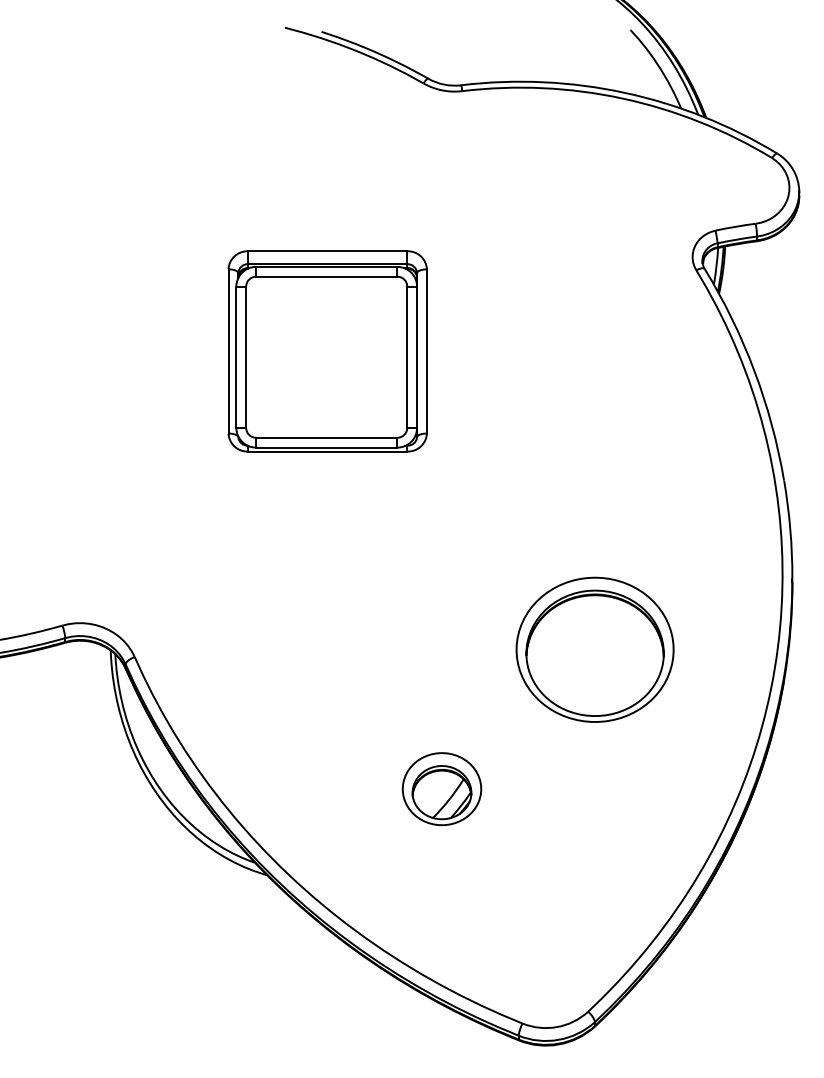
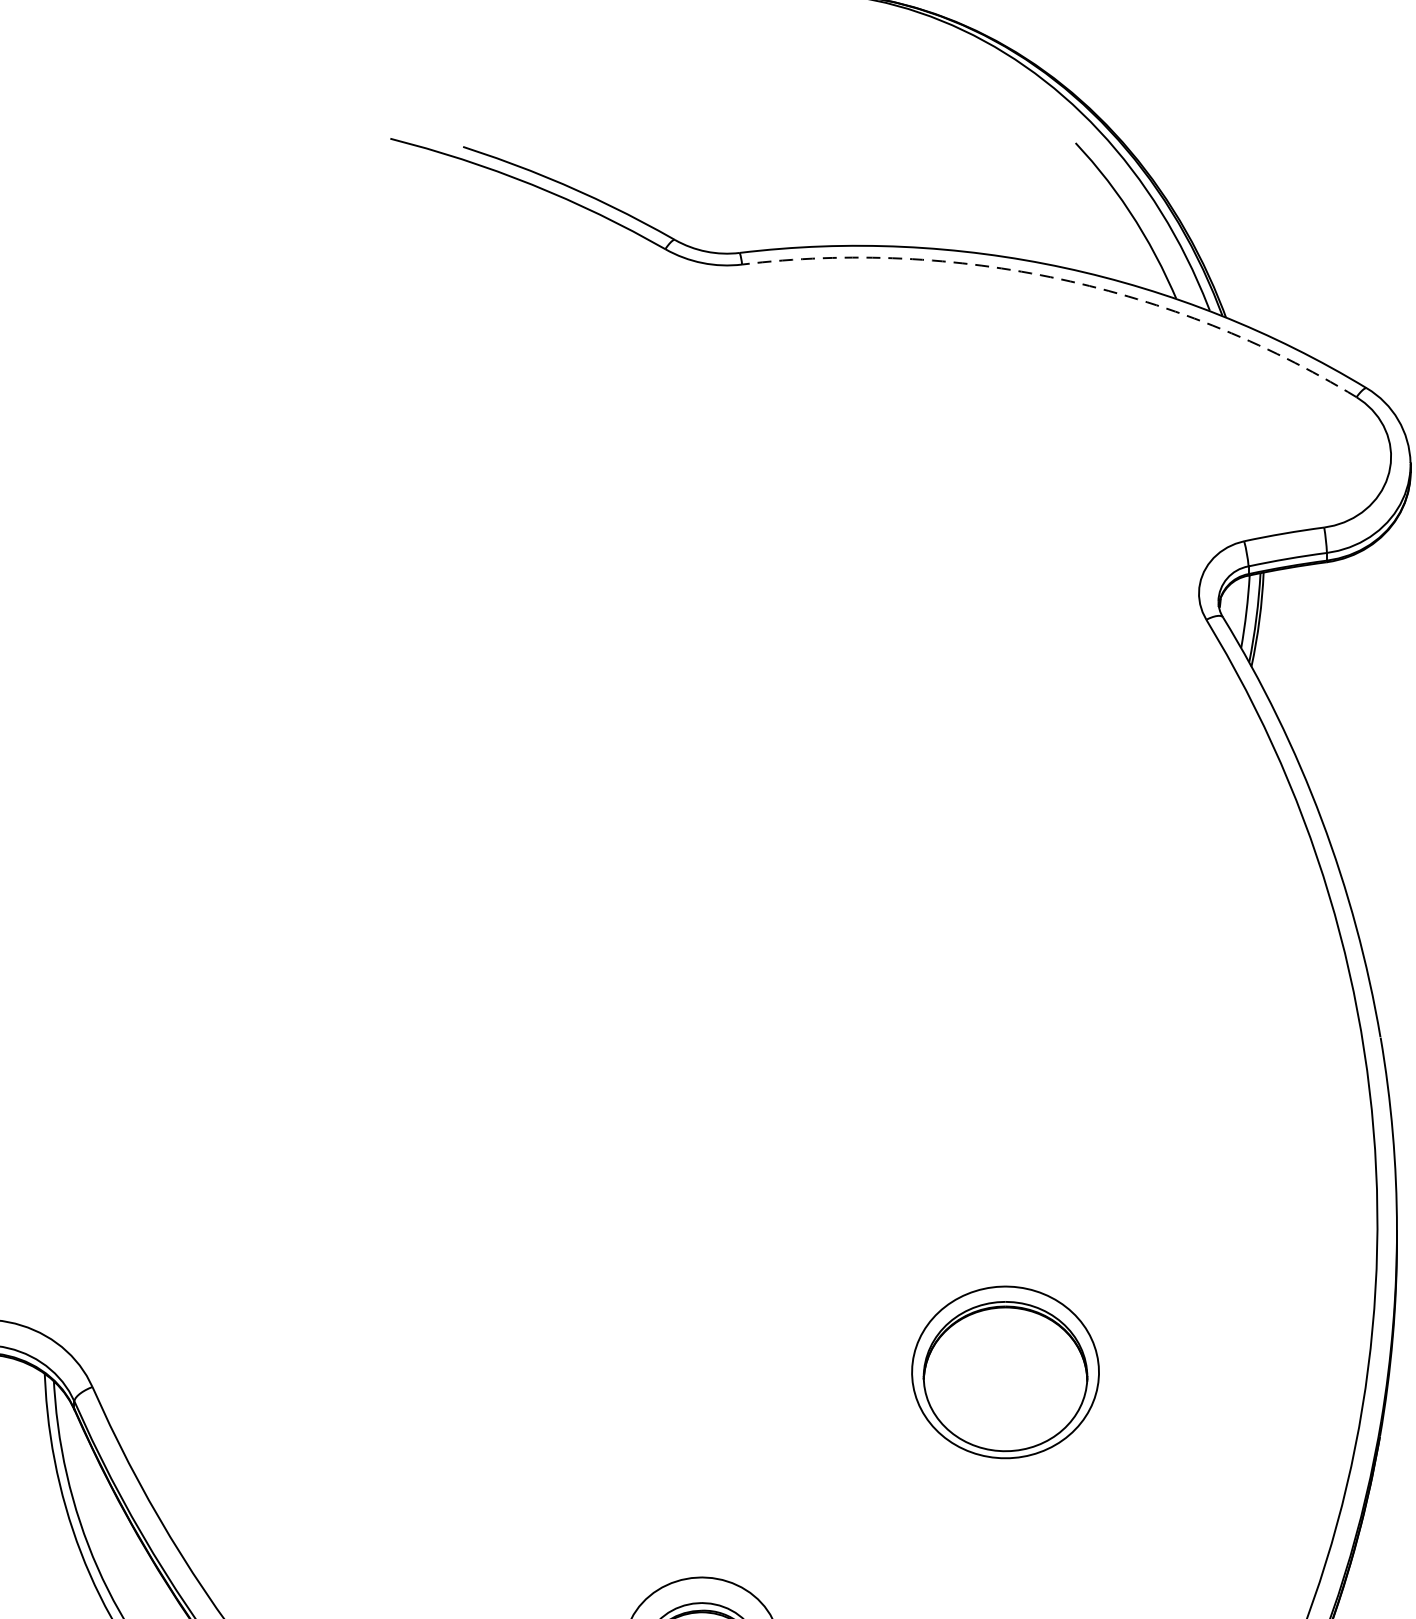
arc: (622, 98) -> (1059, 279), solid -> dashed
part: (327, 351) -> (474, 780), removed
part: (594, 649) -> (1004, 1372), size x0.6

